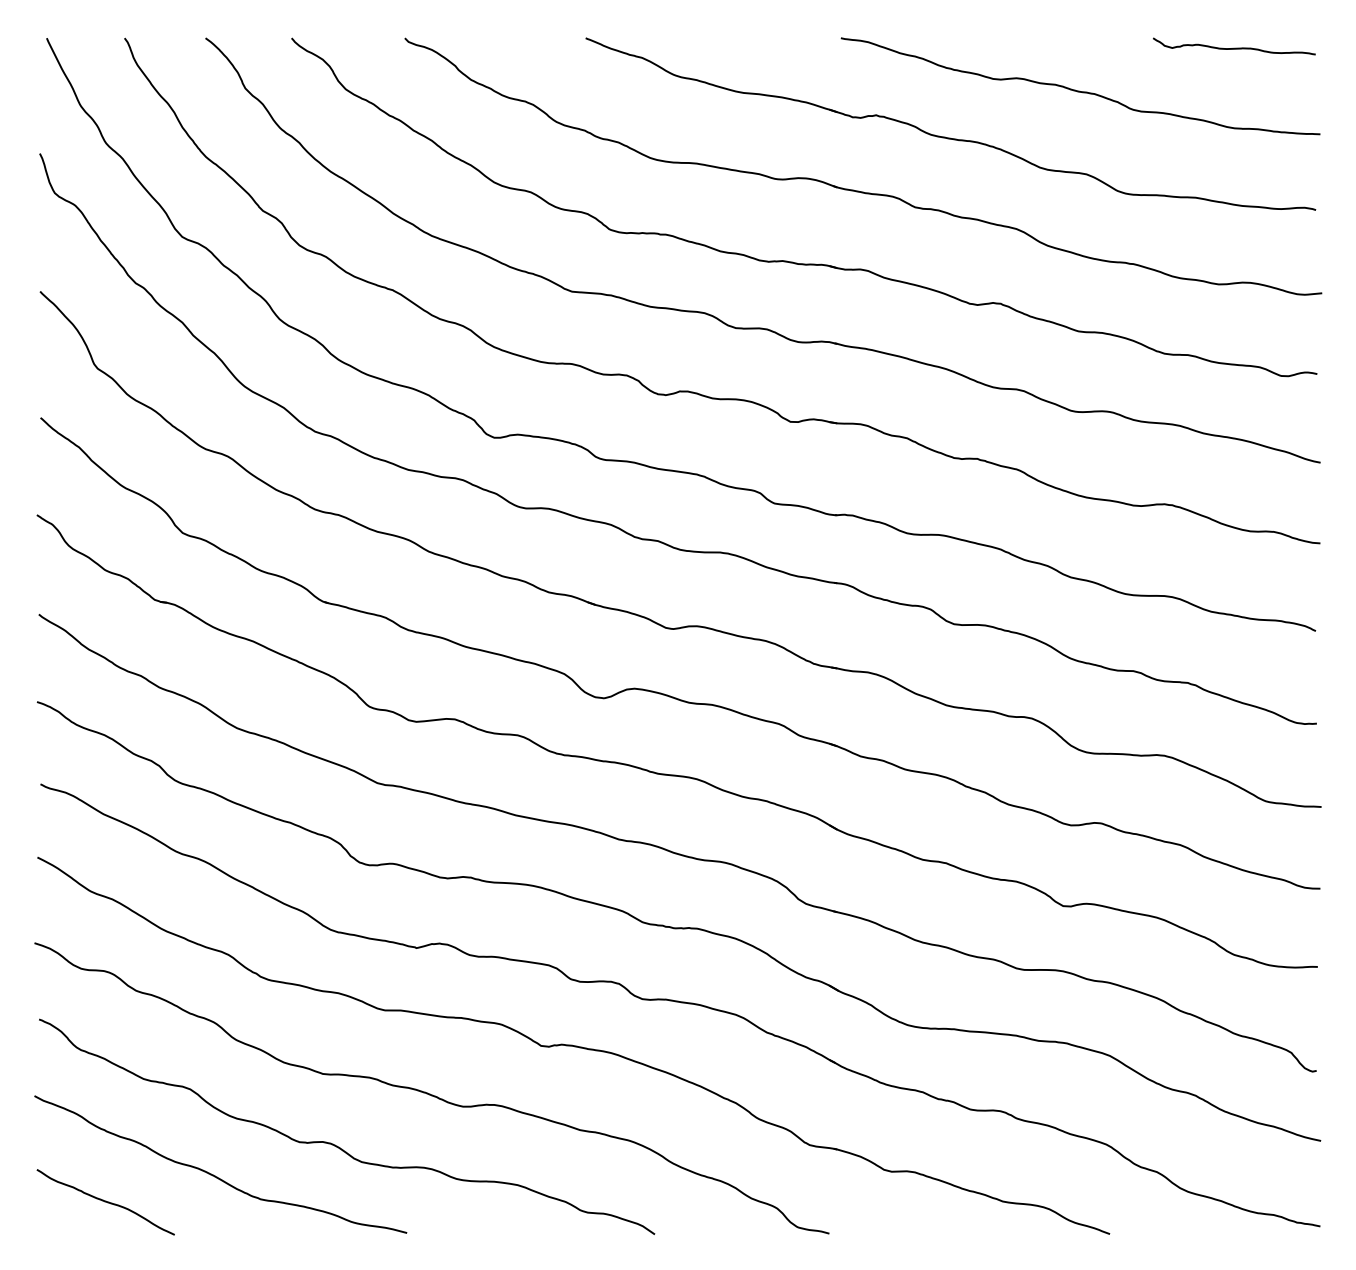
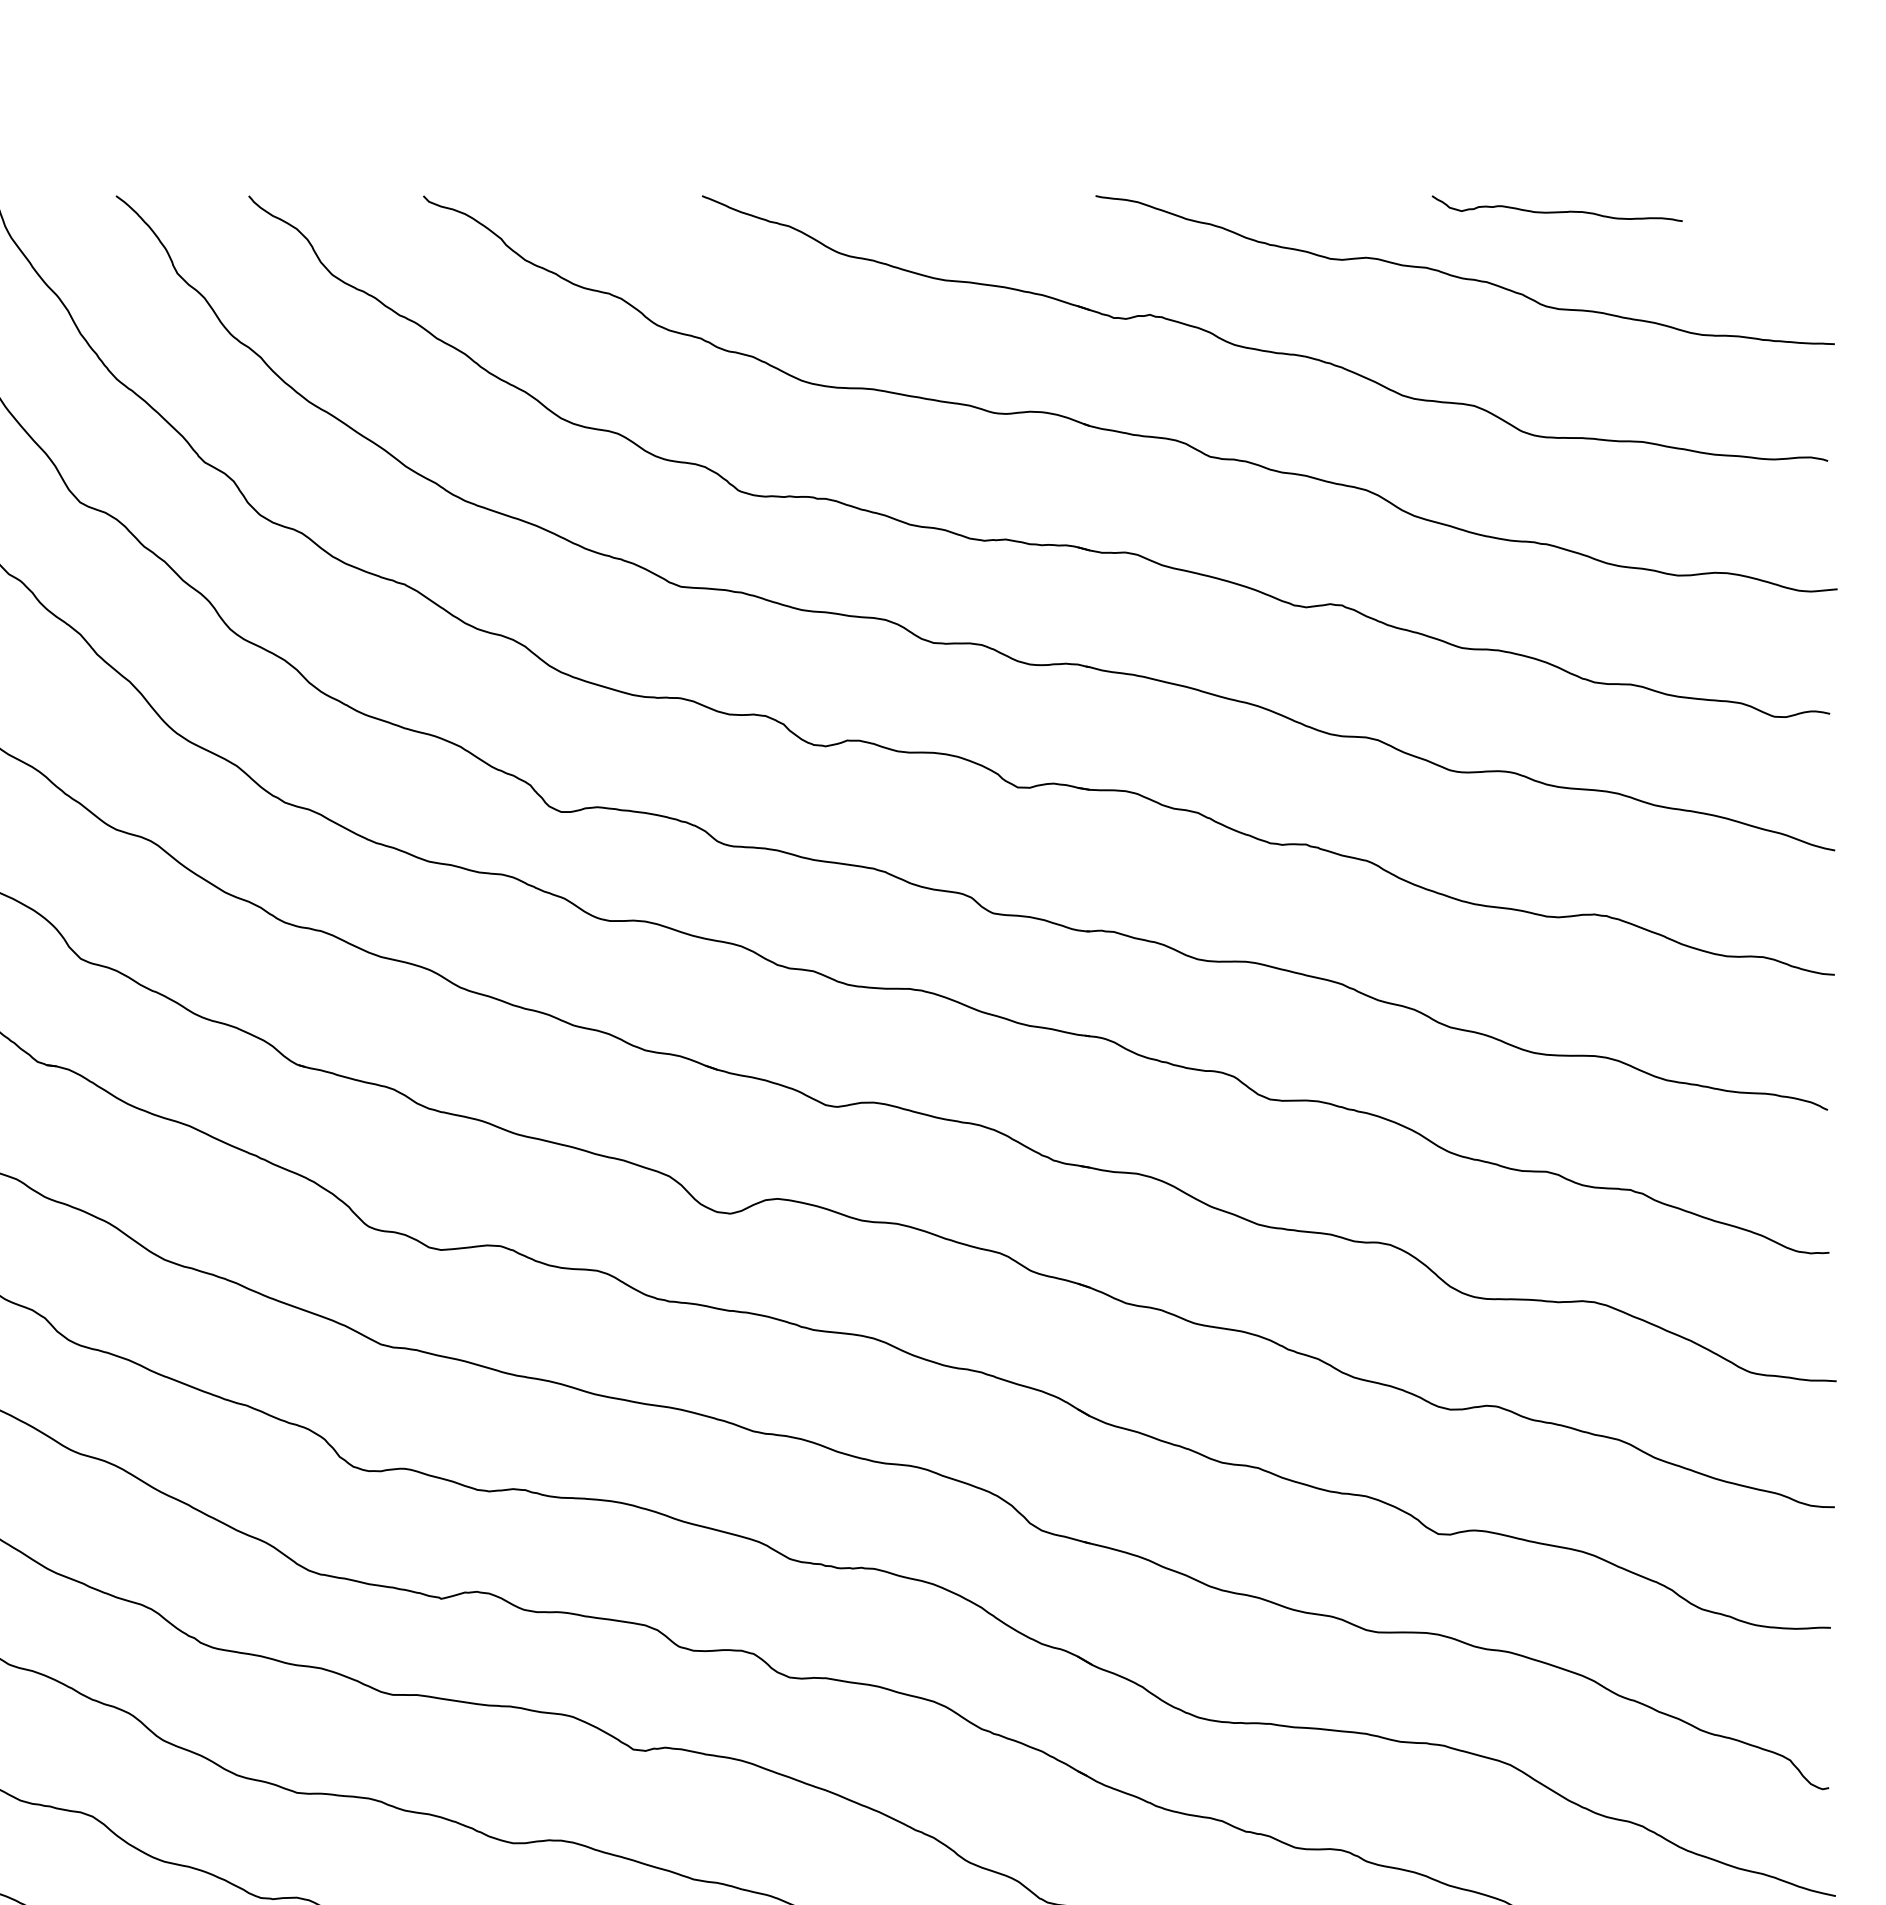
curve: (1234, 47) -> (1557, 210), moved

